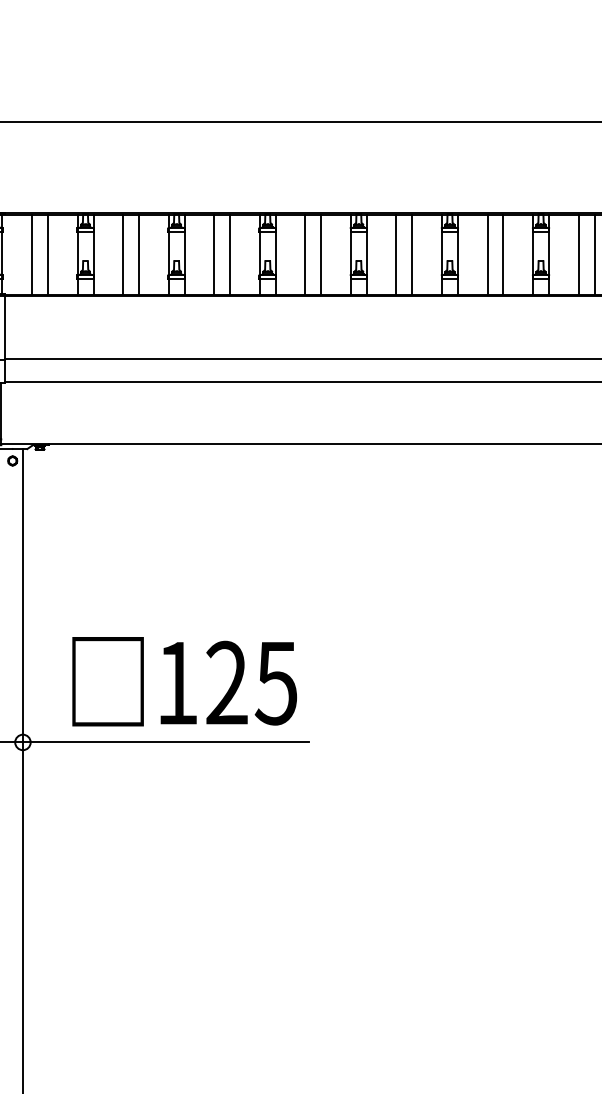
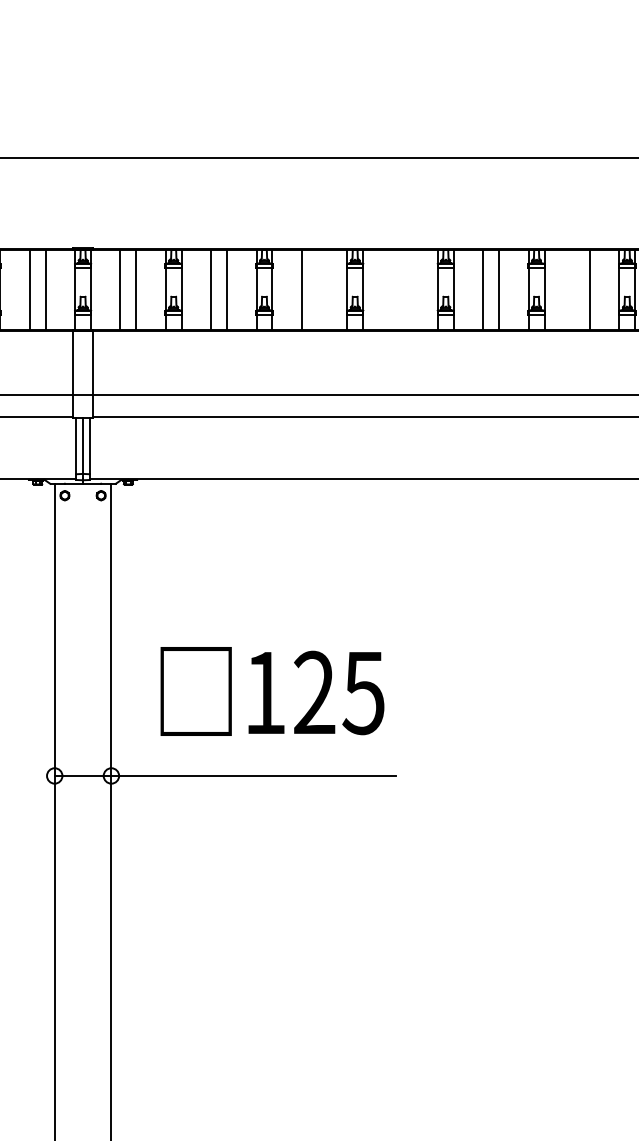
line: (229, 254) -> (317, 290), removed
line: (305, 254) -> (392, 290), removed
line: (321, 254) -> (408, 290), removed
line: (487, 254) -> (573, 290), removed
text: (184, 681) -> (272, 691), moved

